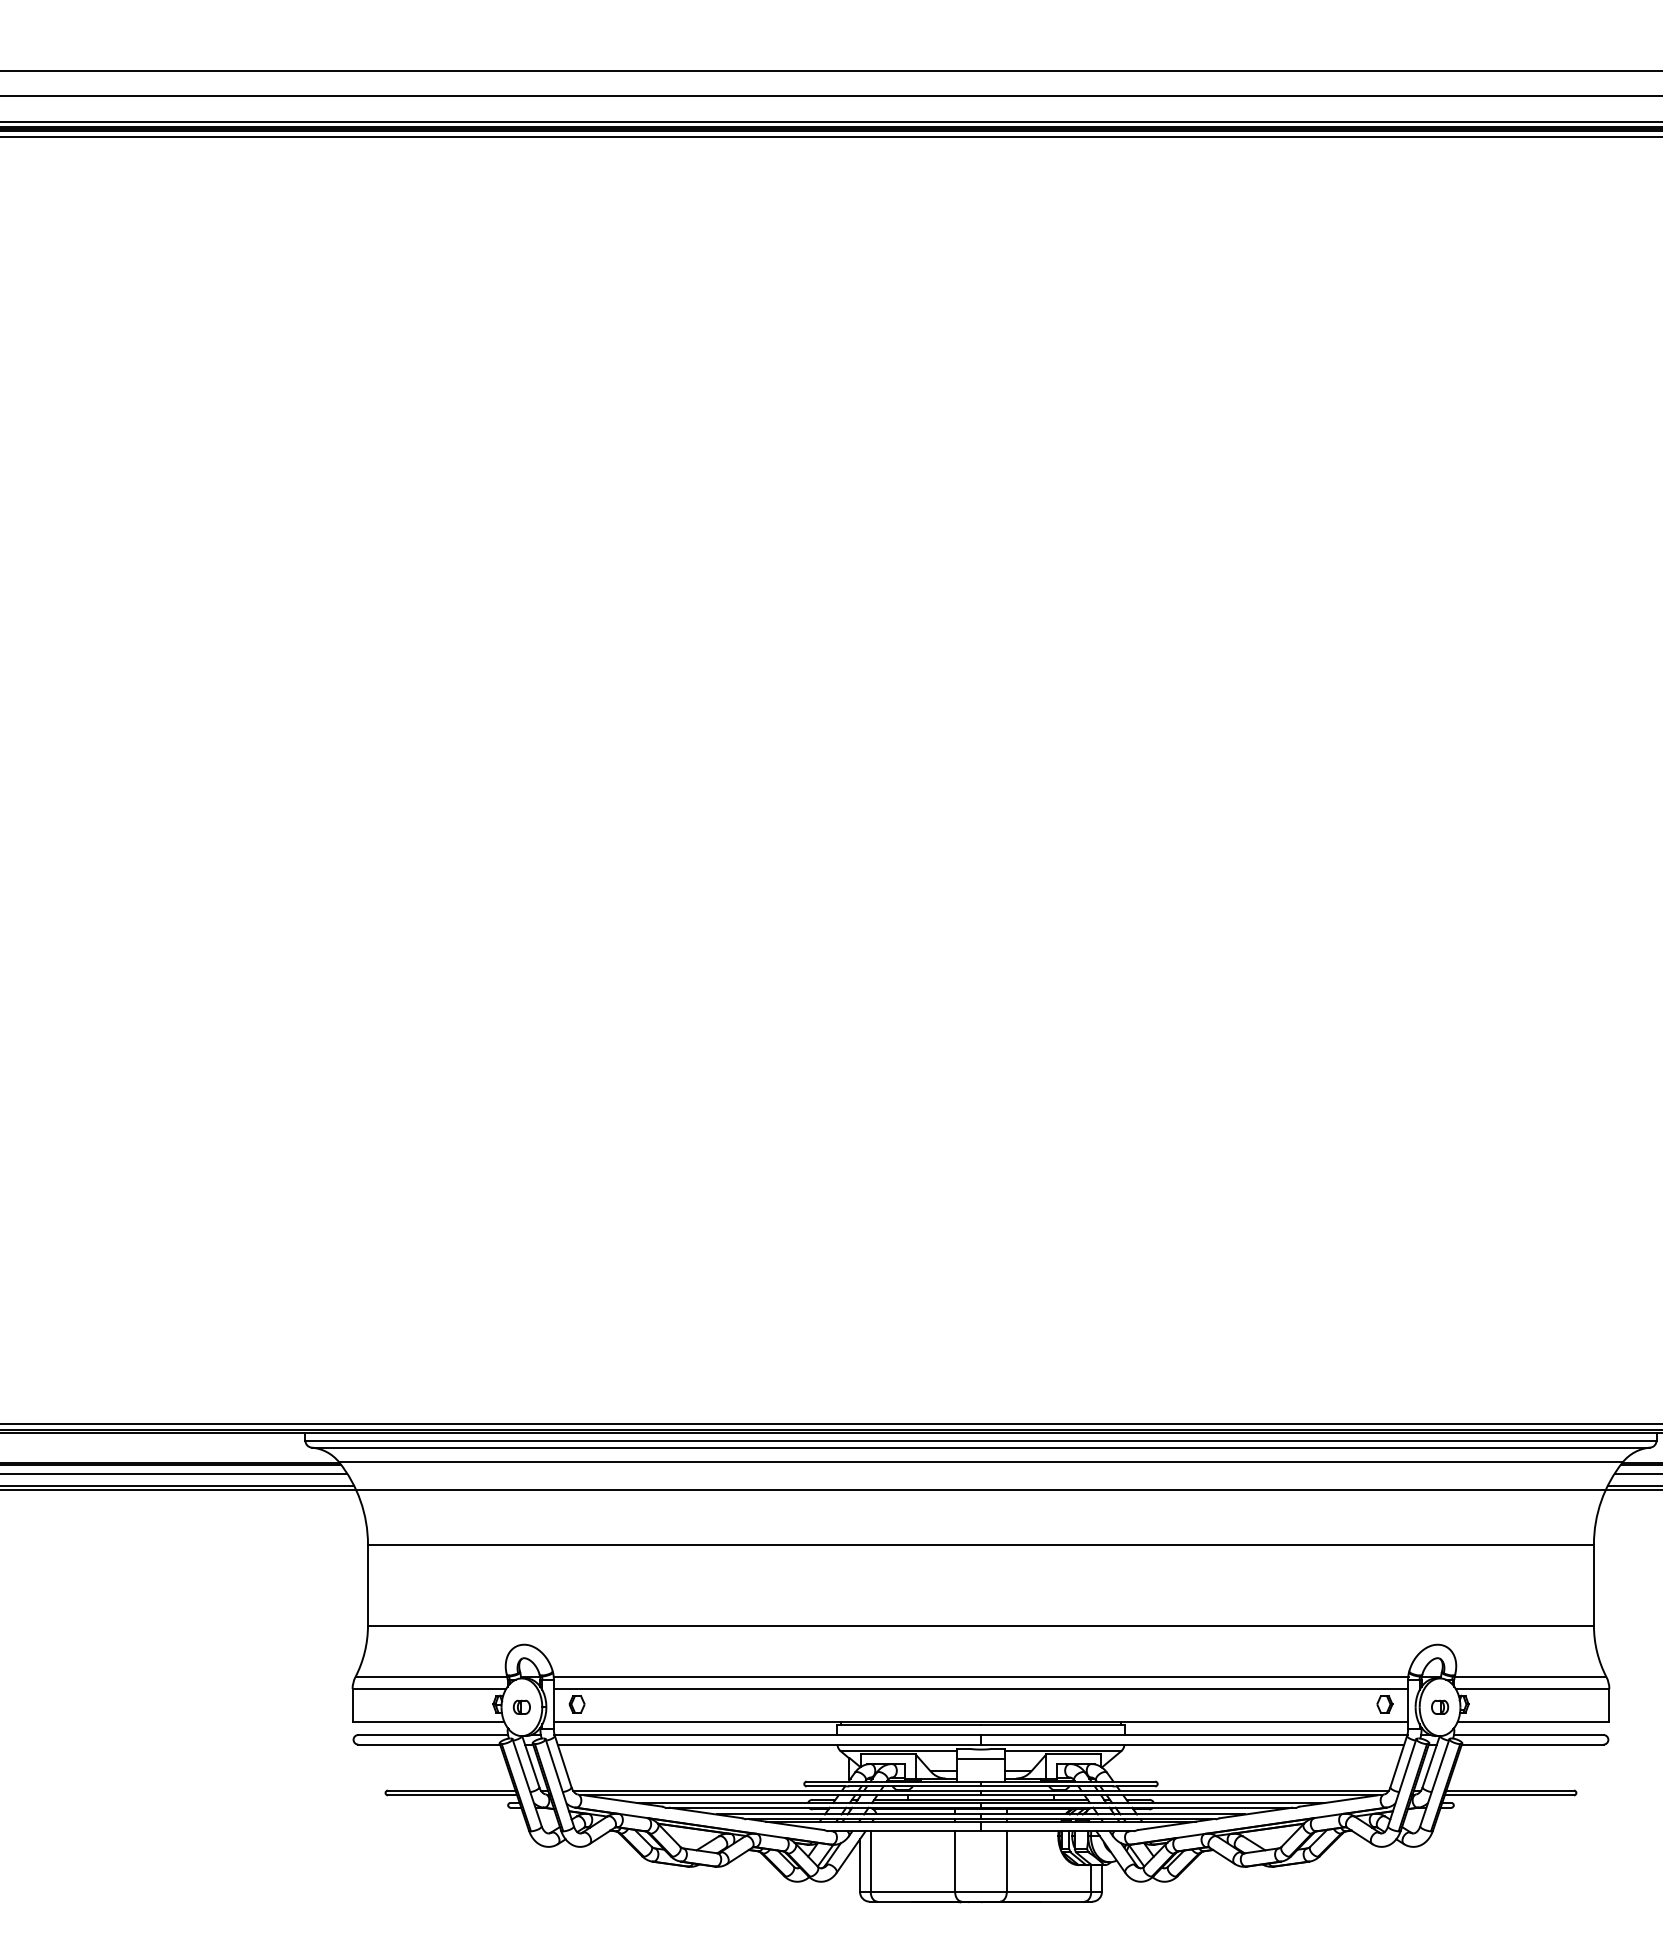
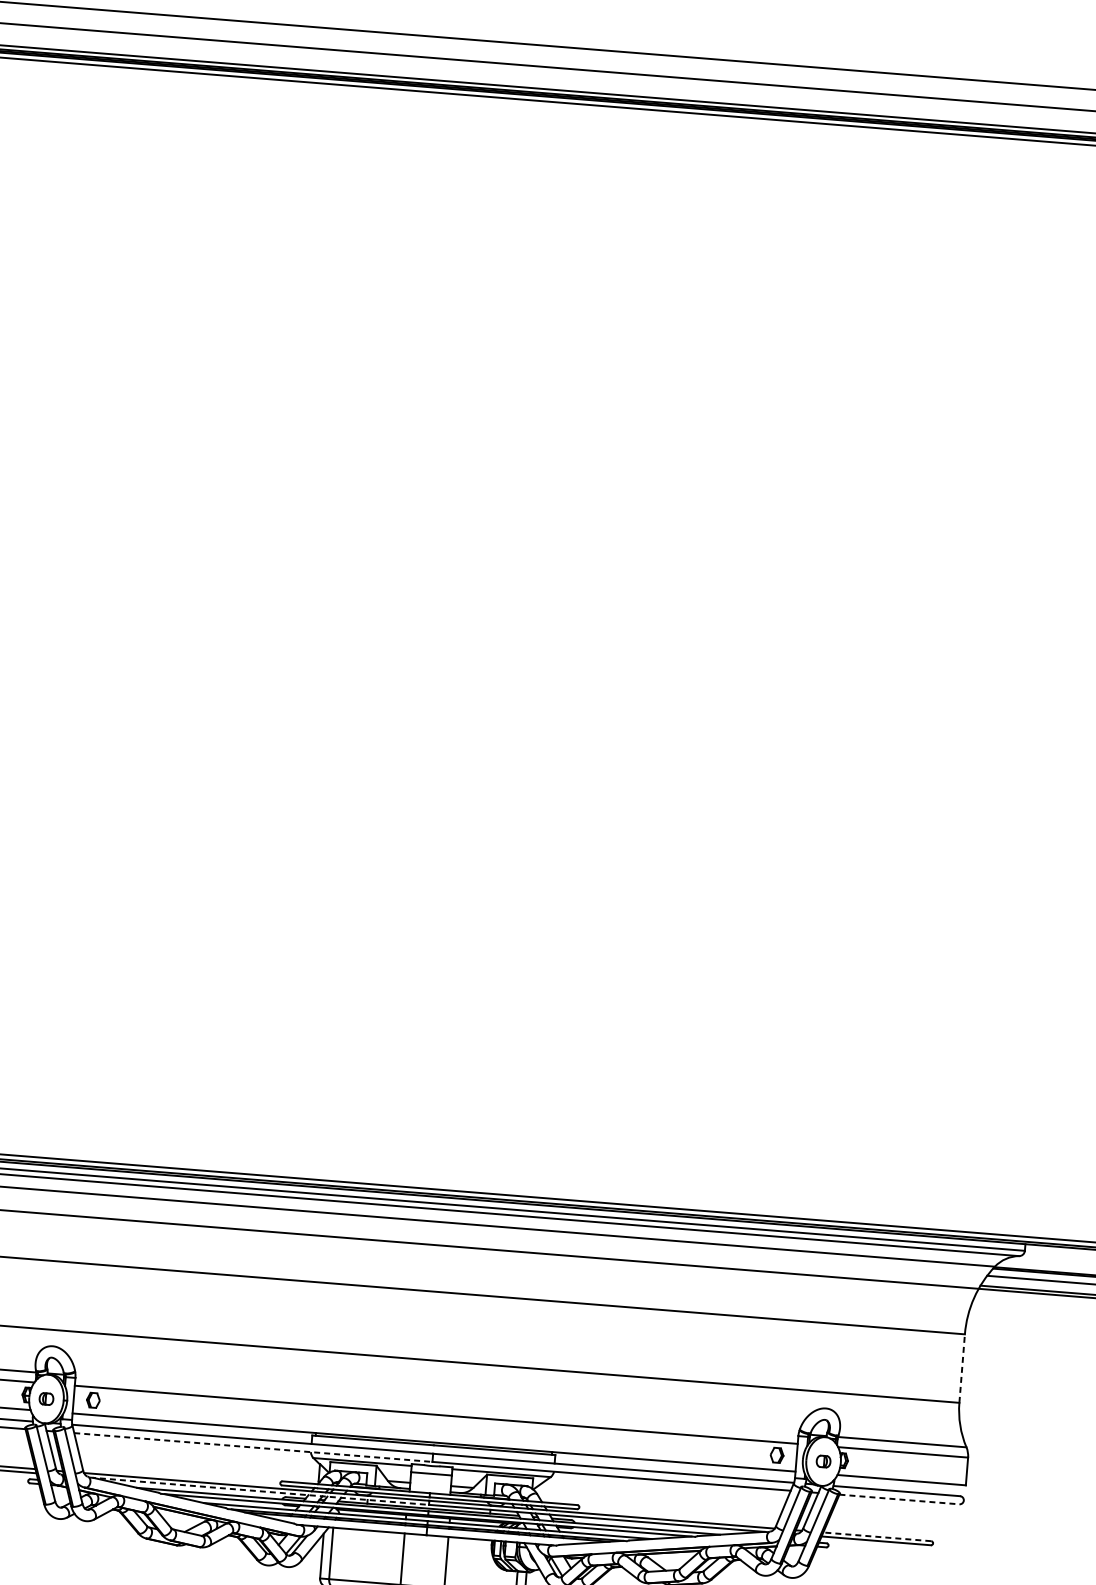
line: (1593, 1584) -> (961, 1368), solid -> dashed
line: (980, 1677) -> (436, 1405), removed
line: (769, 1744) -> (253, 1447), solid -> dashed
line: (1532, 1744) -> (899, 1499), solid -> dashed
line: (1510, 1790) -> (877, 1536), solid -> dashed
line: (781, 1795) -> (260, 1491), solid -> dashed

